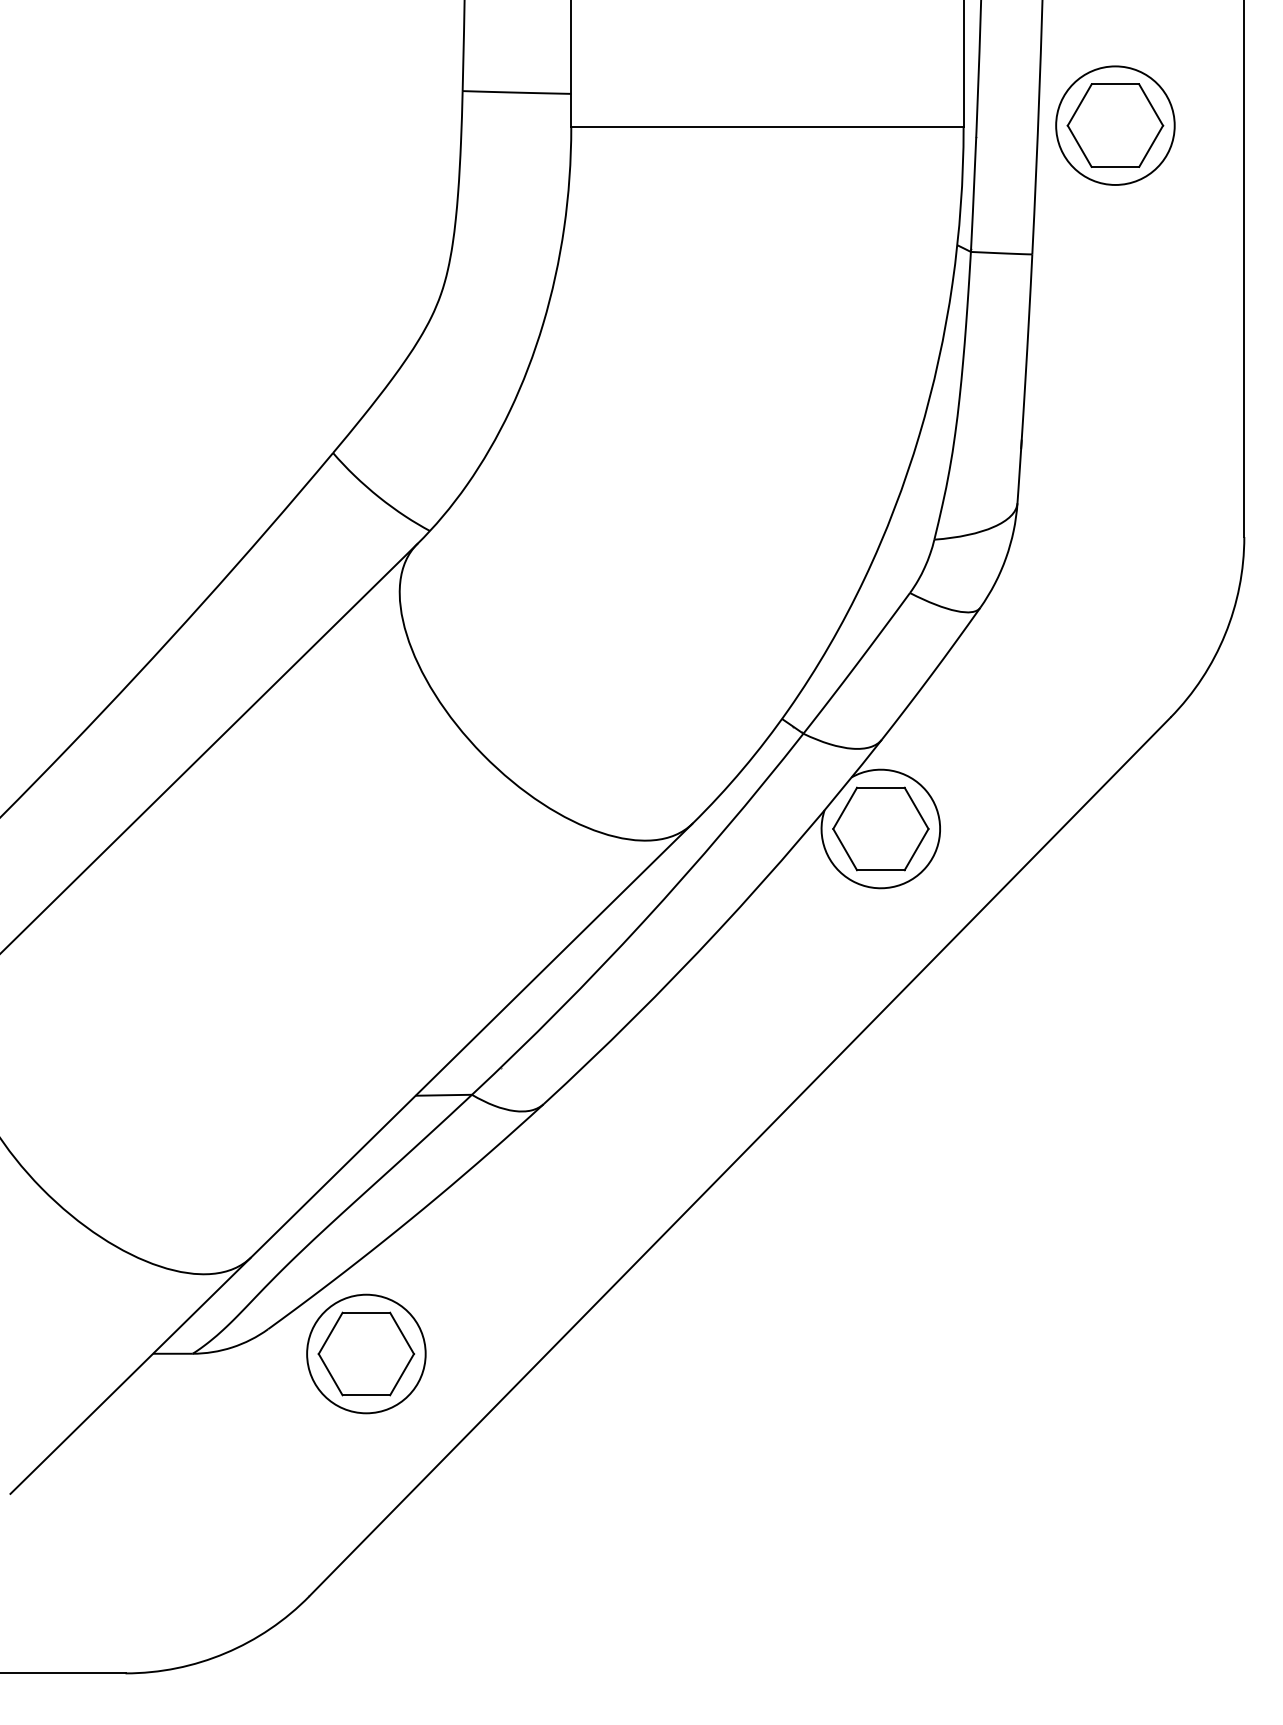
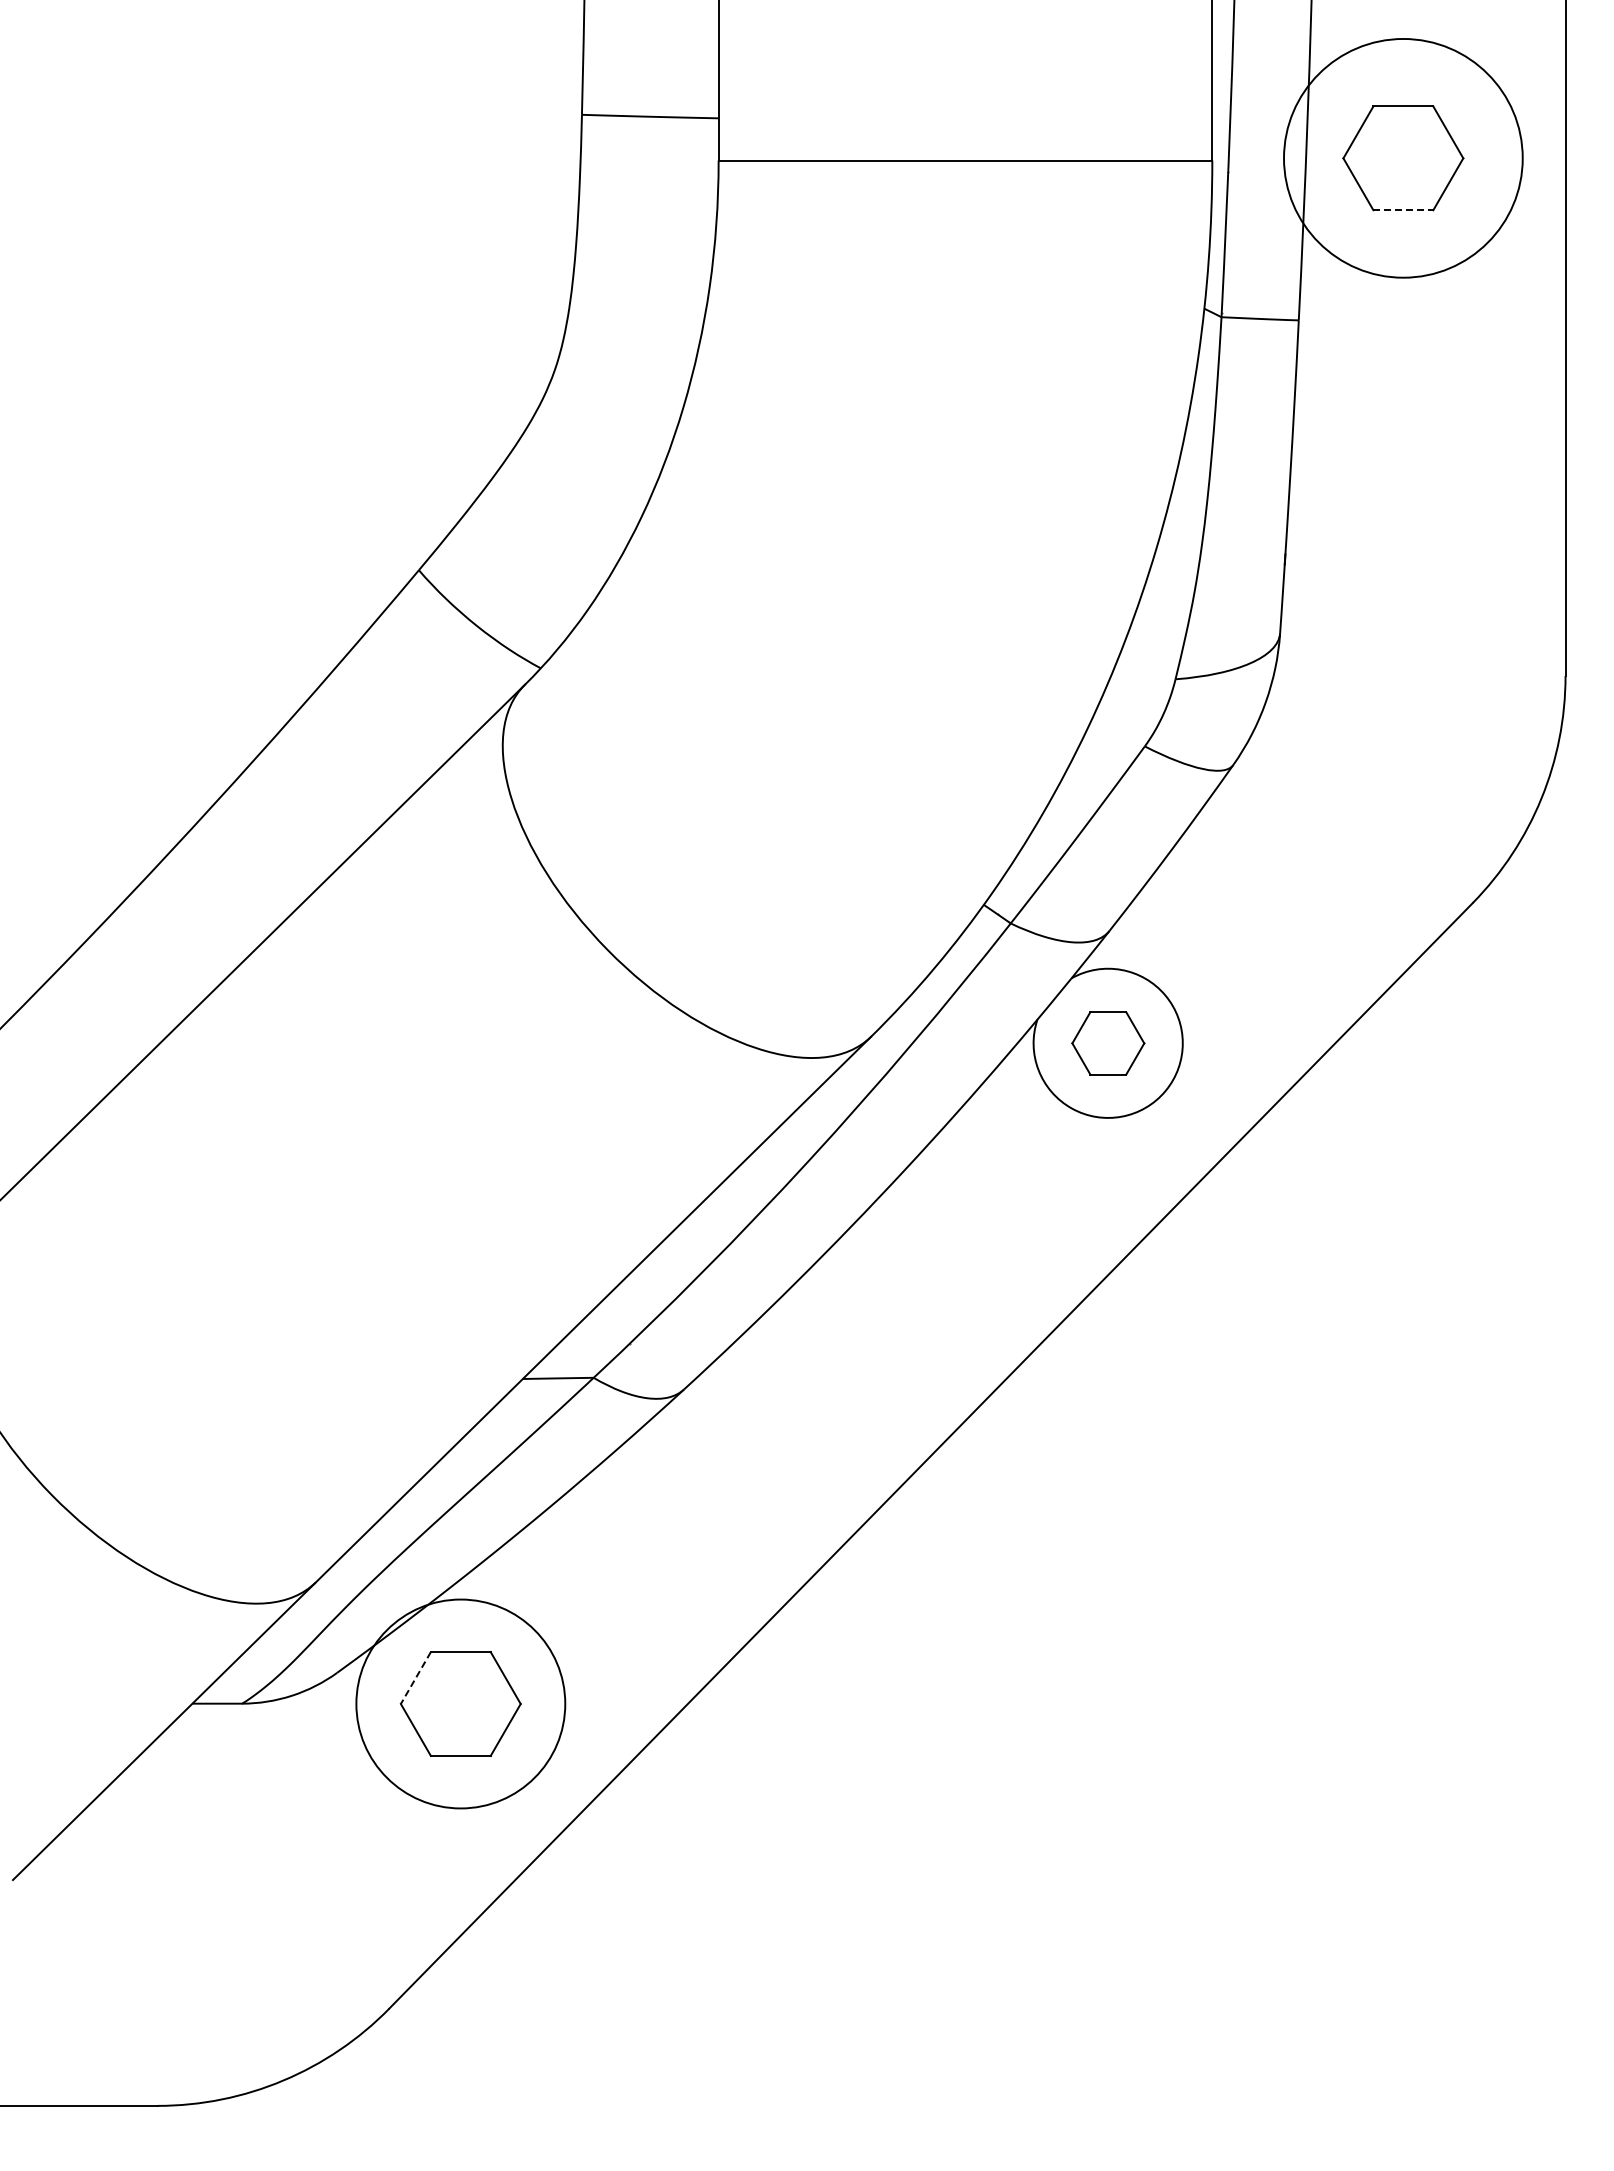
circle: (1114, 125) -> (1402, 157), size x1.6
line: (1115, 167) -> (1403, 210), solid -> dashed
part: (881, 829) -> (1108, 1043), size x0.6
line: (330, 1333) -> (415, 1678), solid -> dashed
circle: (366, 1353) -> (460, 1703), size x1.4

